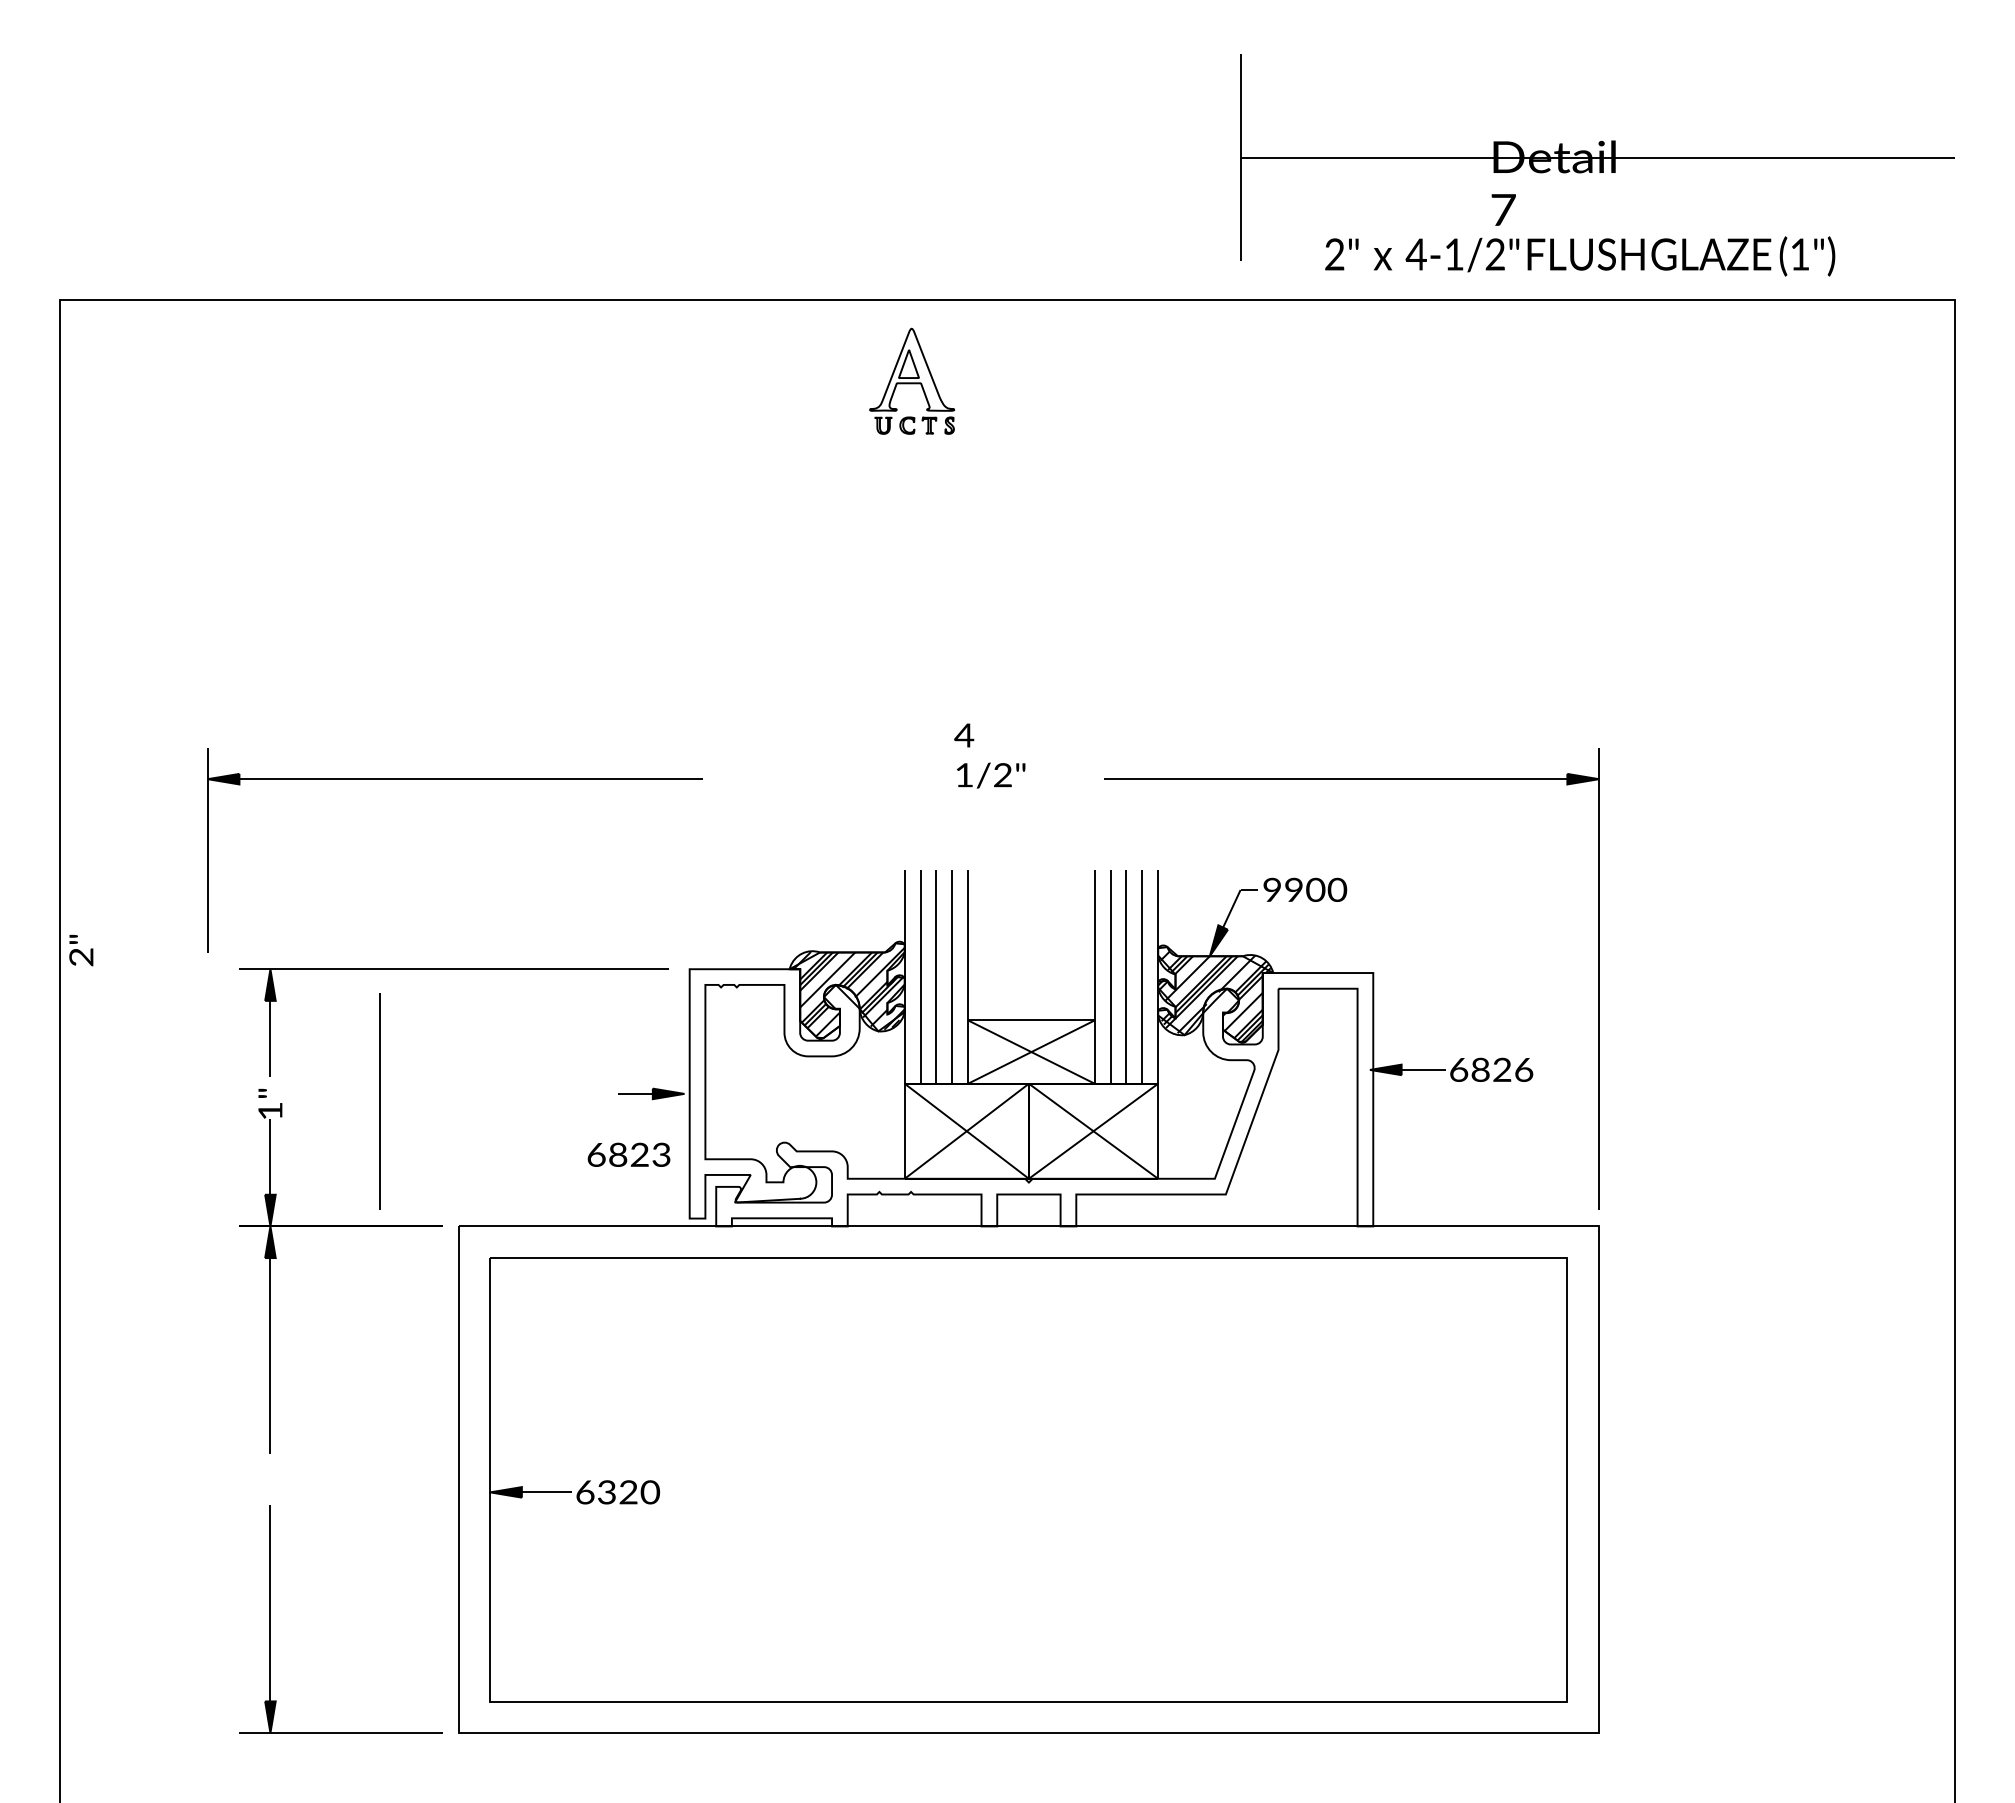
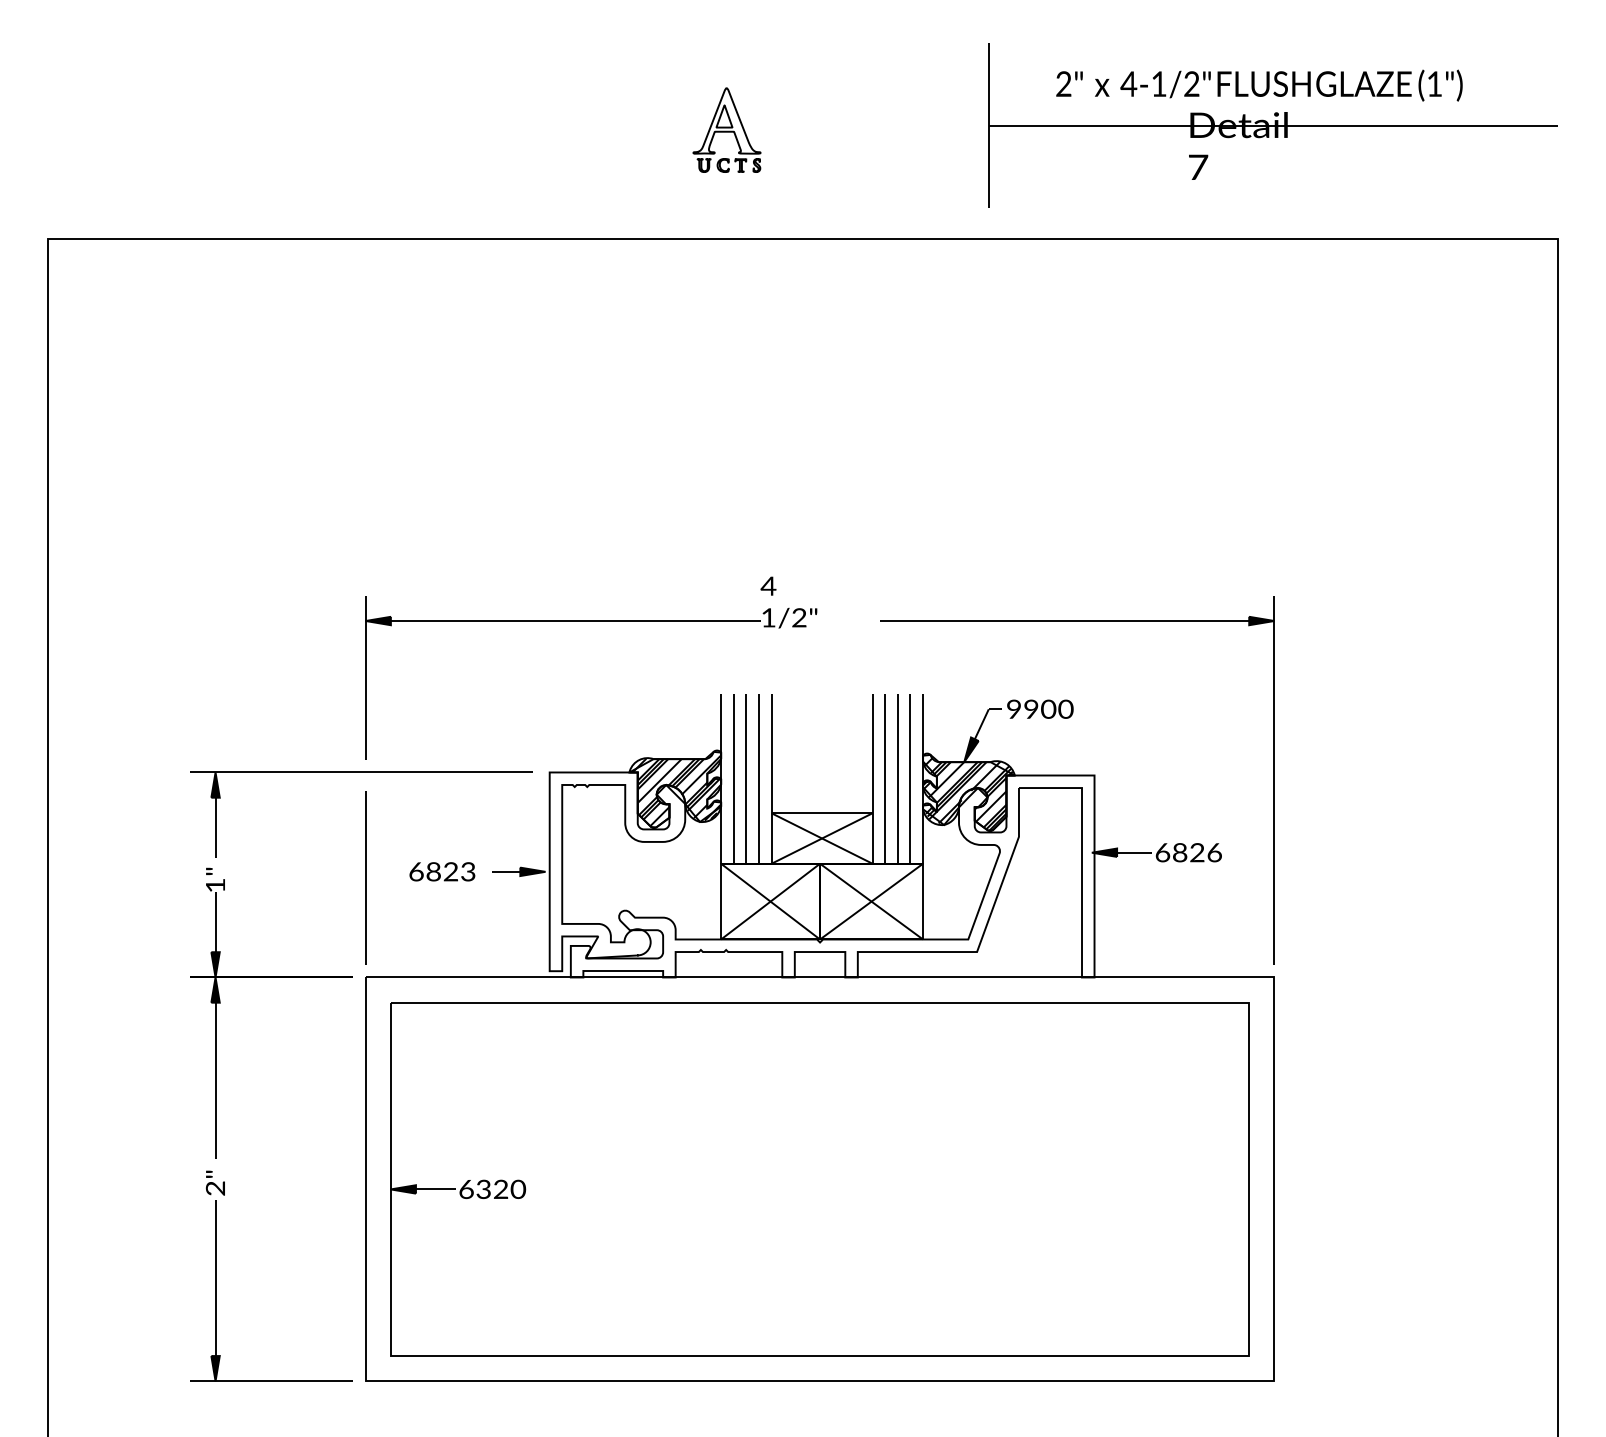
text: (1580, 256) -> (1259, 85), moved
part: (912, 380) -> (727, 129), moved
part: (454, 779) -> (562, 621), moved
text: (81, 950) -> (215, 1183), moved
line: (379, 1101) -> (365, 877), moved
text: (628, 1154) -> (441, 871), moved

